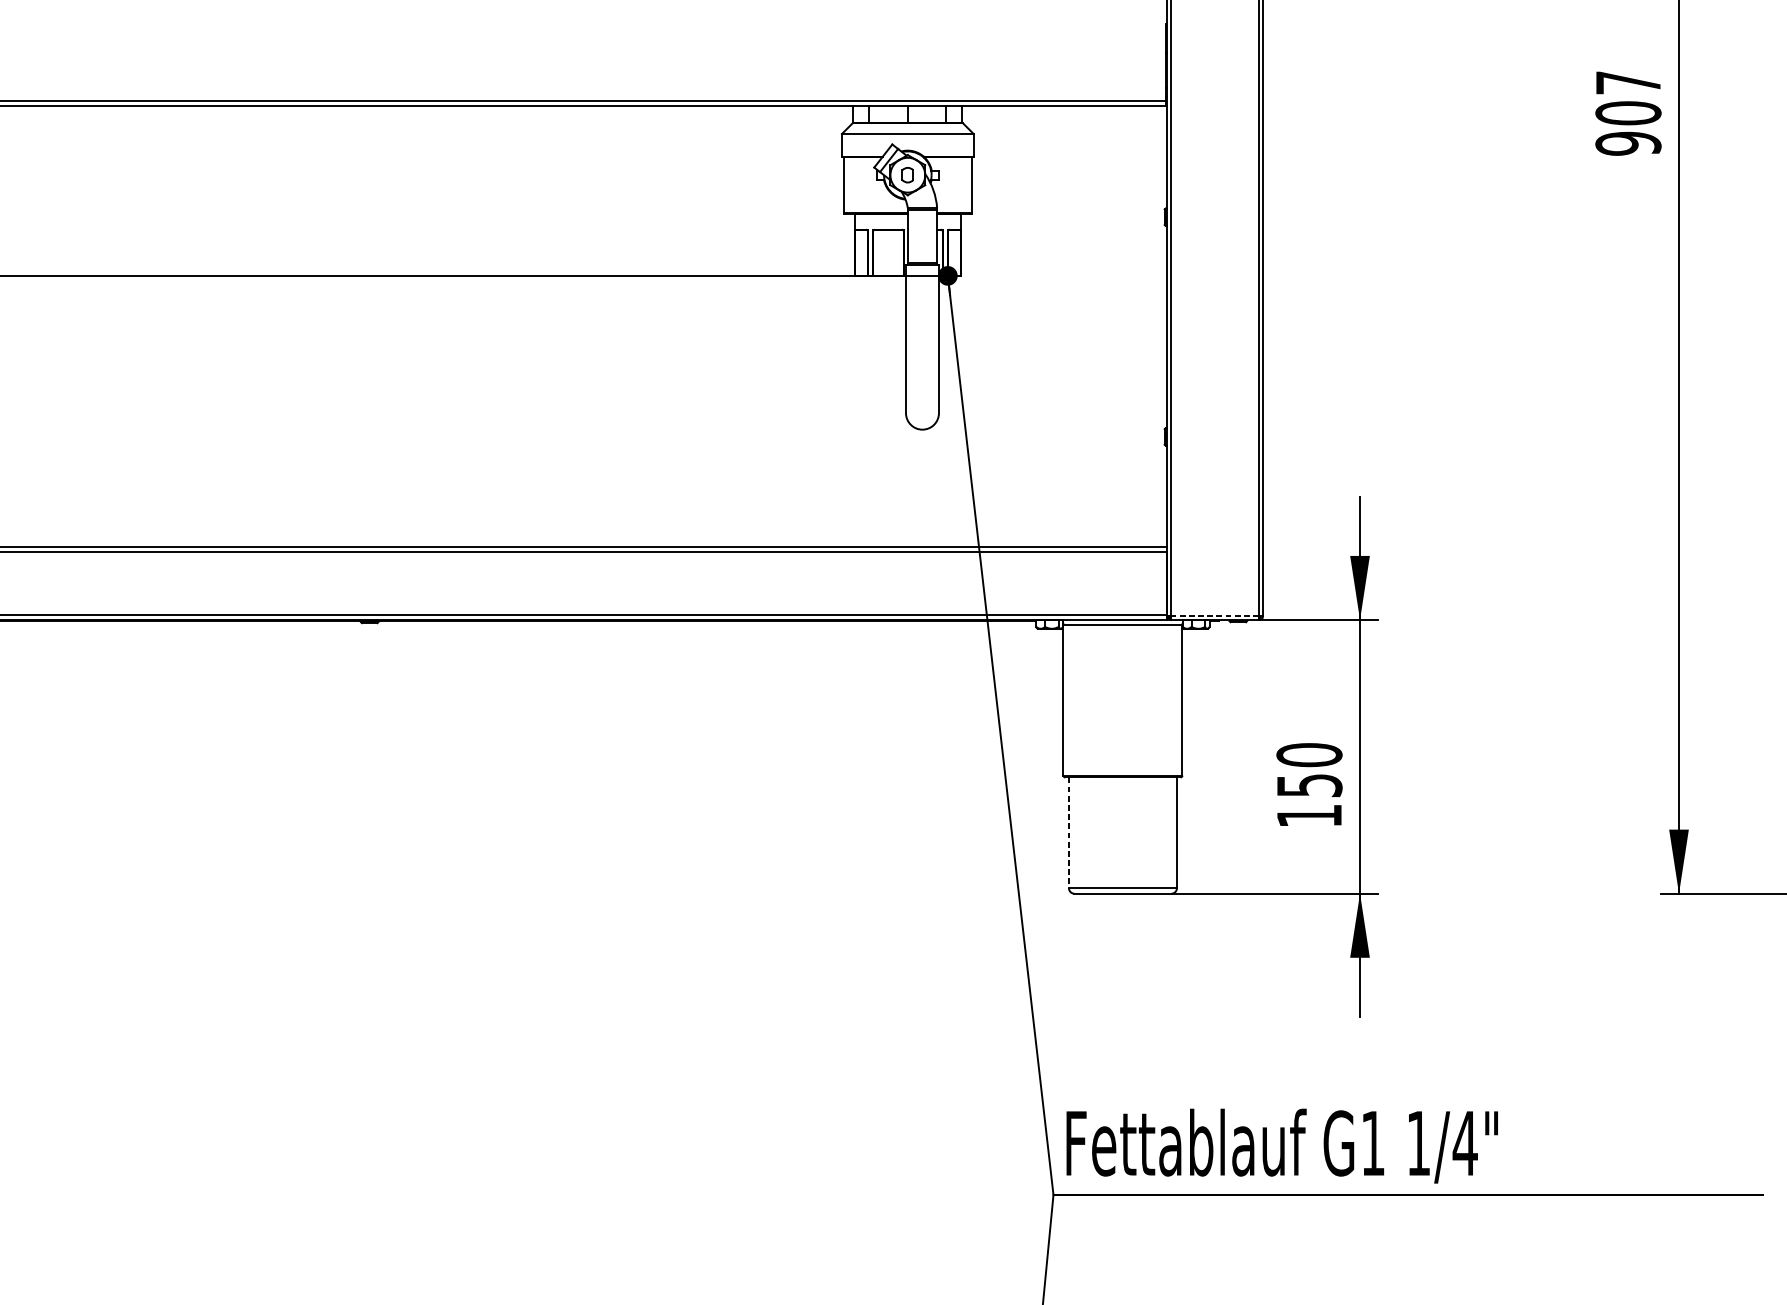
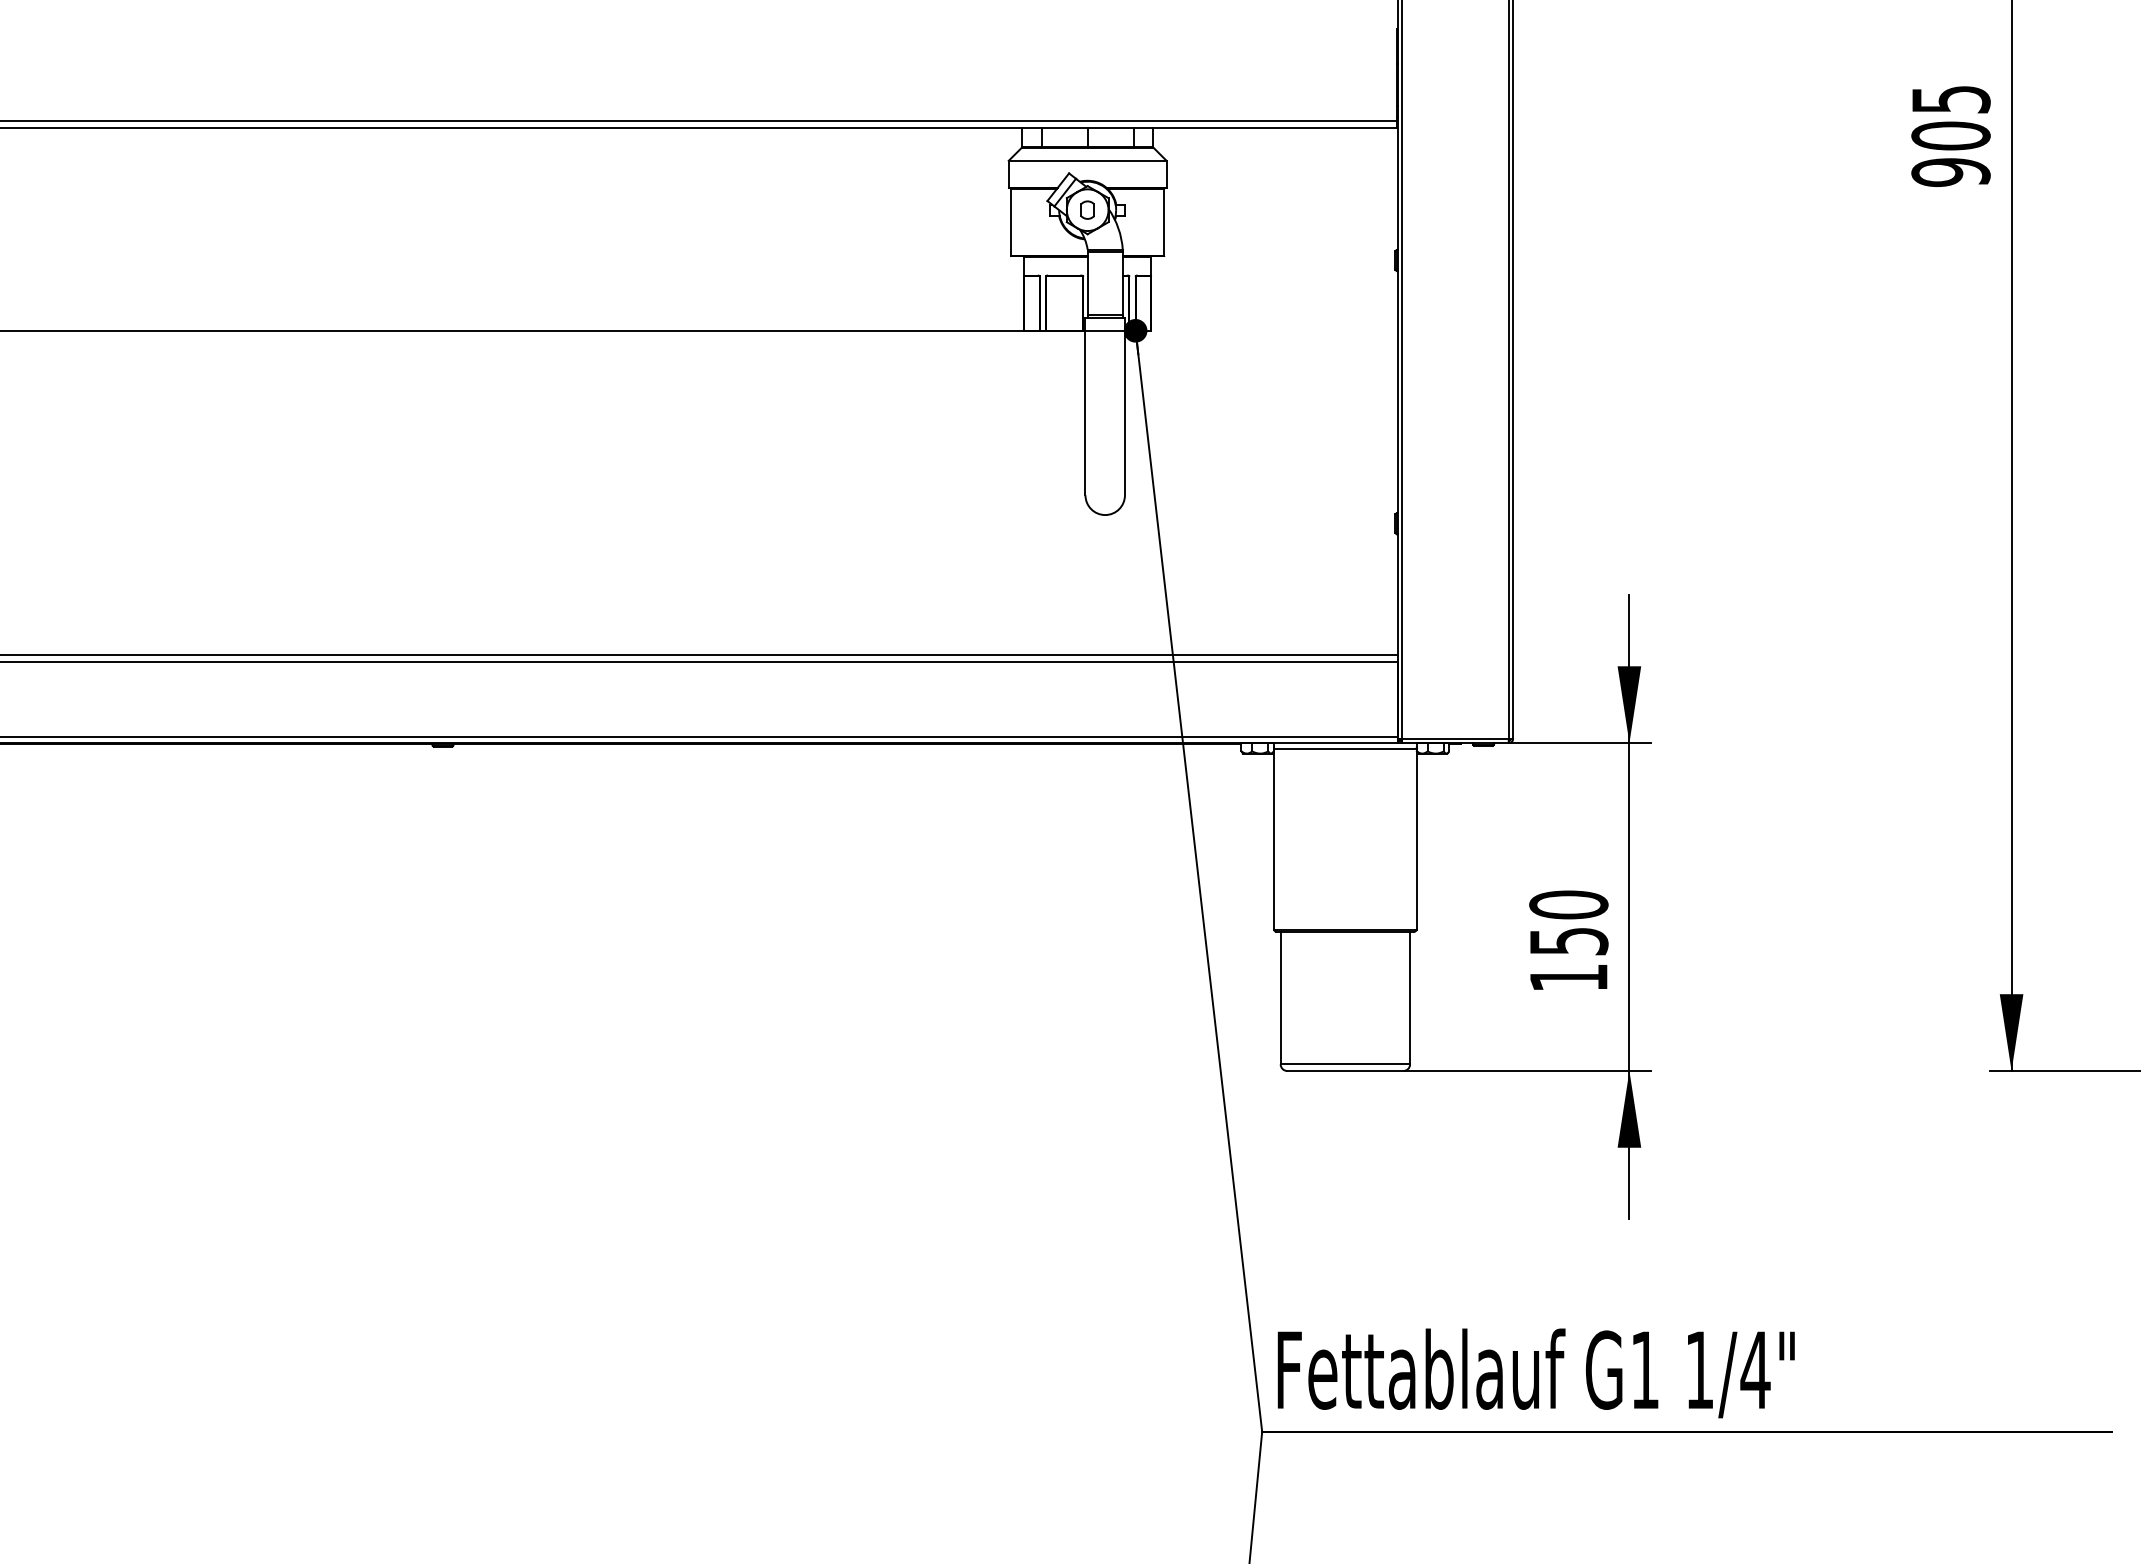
text: (1628, 82) -> (1951, 99), 907 -> 905
line: (1215, 616) -> (1456, 738), dashed -> solid
line: (1068, 833) -> (1280, 998), dashed -> solid

